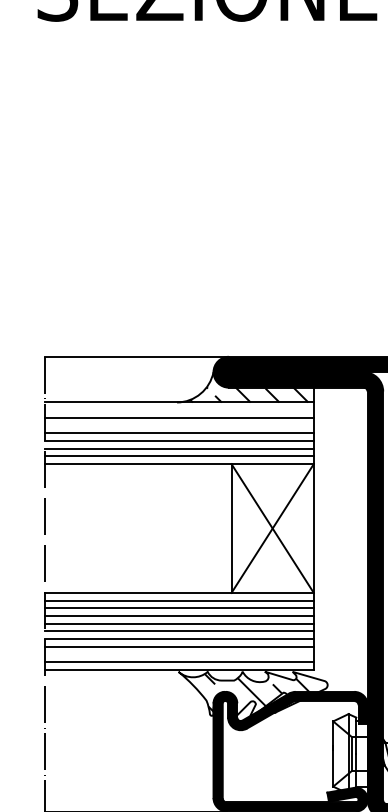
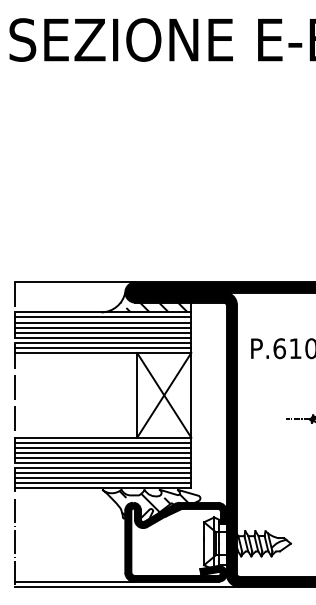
line: (178, 410) -> (102, 317), added
line: (178, 425) -> (102, 327), added
line: (178, 654) -> (102, 478), added

